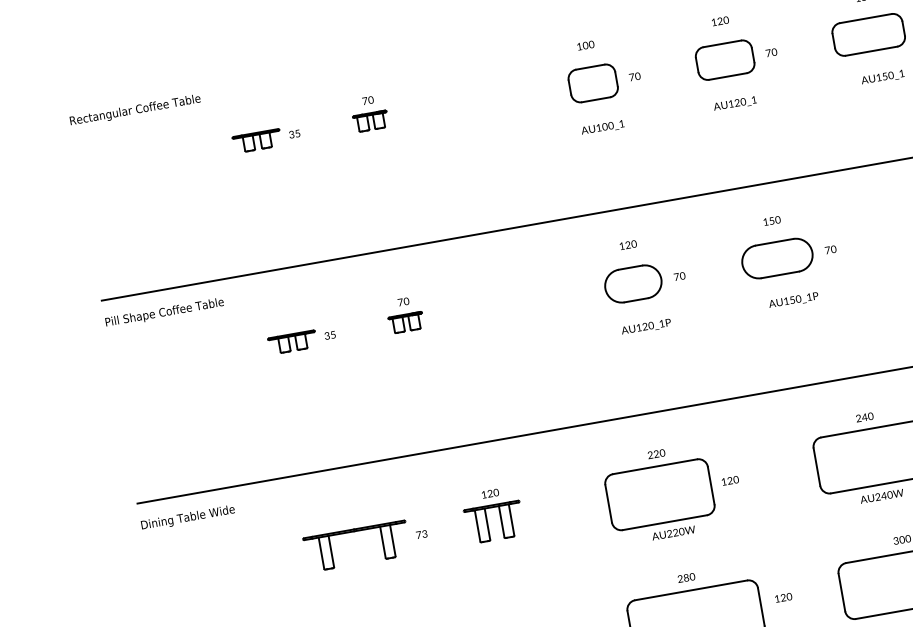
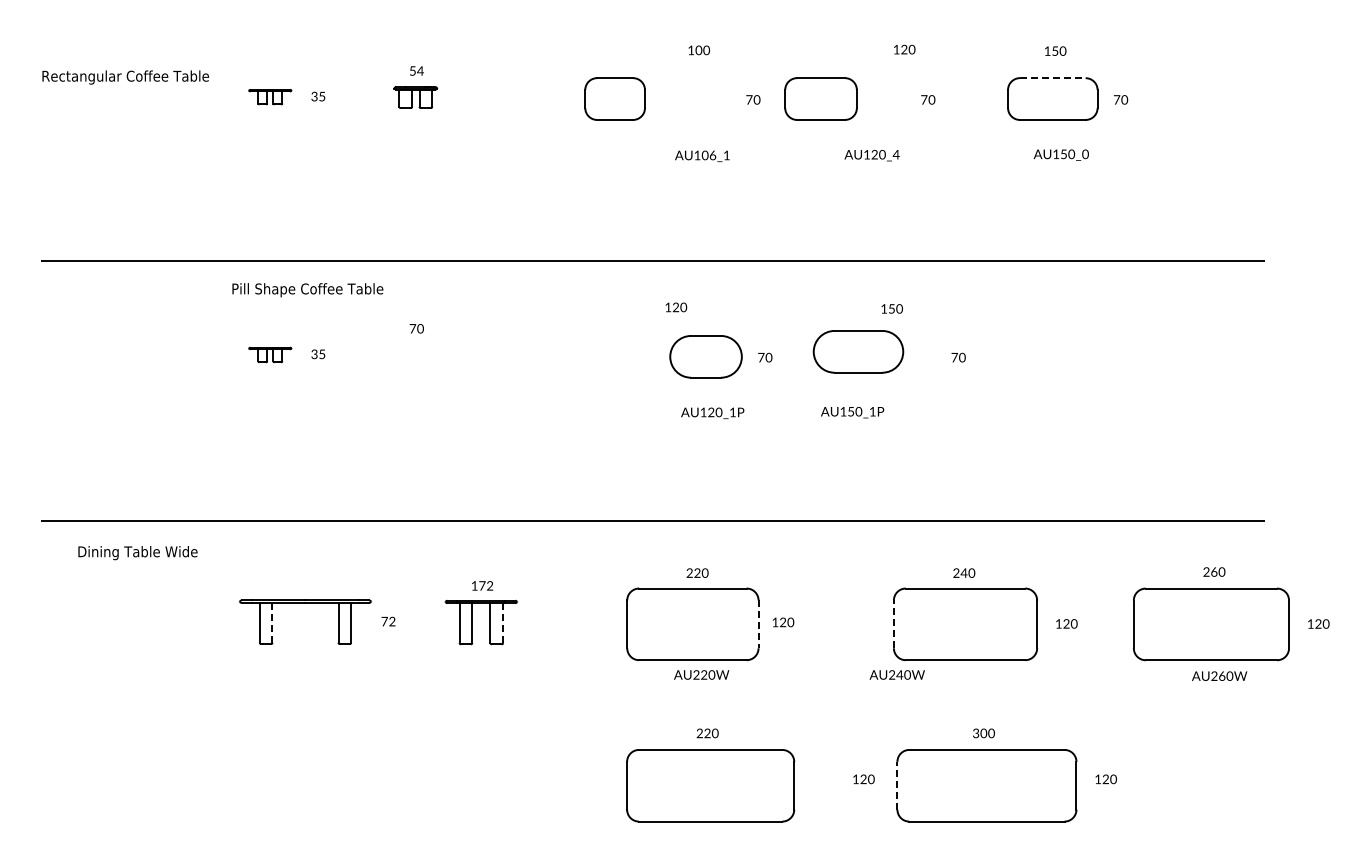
line: (865, 18) -> (1052, 78), solid -> dashed
text: (720, 21) -> (904, 49), moved
part: (724, 59) -> (820, 98), moved
text: (901, 73) -> (1085, 154), AU150_1 -> AU150_0
part: (592, 83) -> (614, 98), moved
text: (753, 99) -> (895, 154), AU120_1 -> AU120_4
text: (367, 100) -> (416, 70), 70 -> 54
text: (135, 110) -> (125, 77), moved
text: (610, 125) -> (712, 154), AU100_1 -> AU106_1
part: (257, 140) -> (270, 96), size x0.7
text: (628, 245) -> (676, 307), moved
part: (777, 258) -> (858, 351), moved
text: (793, 300) -> (852, 412), moved
text: (164, 313) -> (307, 290), moved
part: (406, 322) -> (415, 355), removed
part: (292, 342) -> (270, 354), size x0.7
line: (816, 467) -> (893, 624), solid -> dashed
line: (711, 485) -> (758, 624), solid -> dashed
text: (493, 492) -> (486, 585), 120 -> 172
text: (881, 496) -> (896, 674), moved
text: (187, 518) -> (137, 553), moved
line: (511, 520) -> (503, 623), solid -> dashed
text: (425, 535) -> (392, 623), 73 -> 72
line: (331, 551) -> (272, 622), solid -> dashed
text: (686, 577) -> (707, 733), 280 -> 220
line: (841, 592) -> (897, 785), solid -> dashed
text: (783, 597) -> (863, 779), moved

